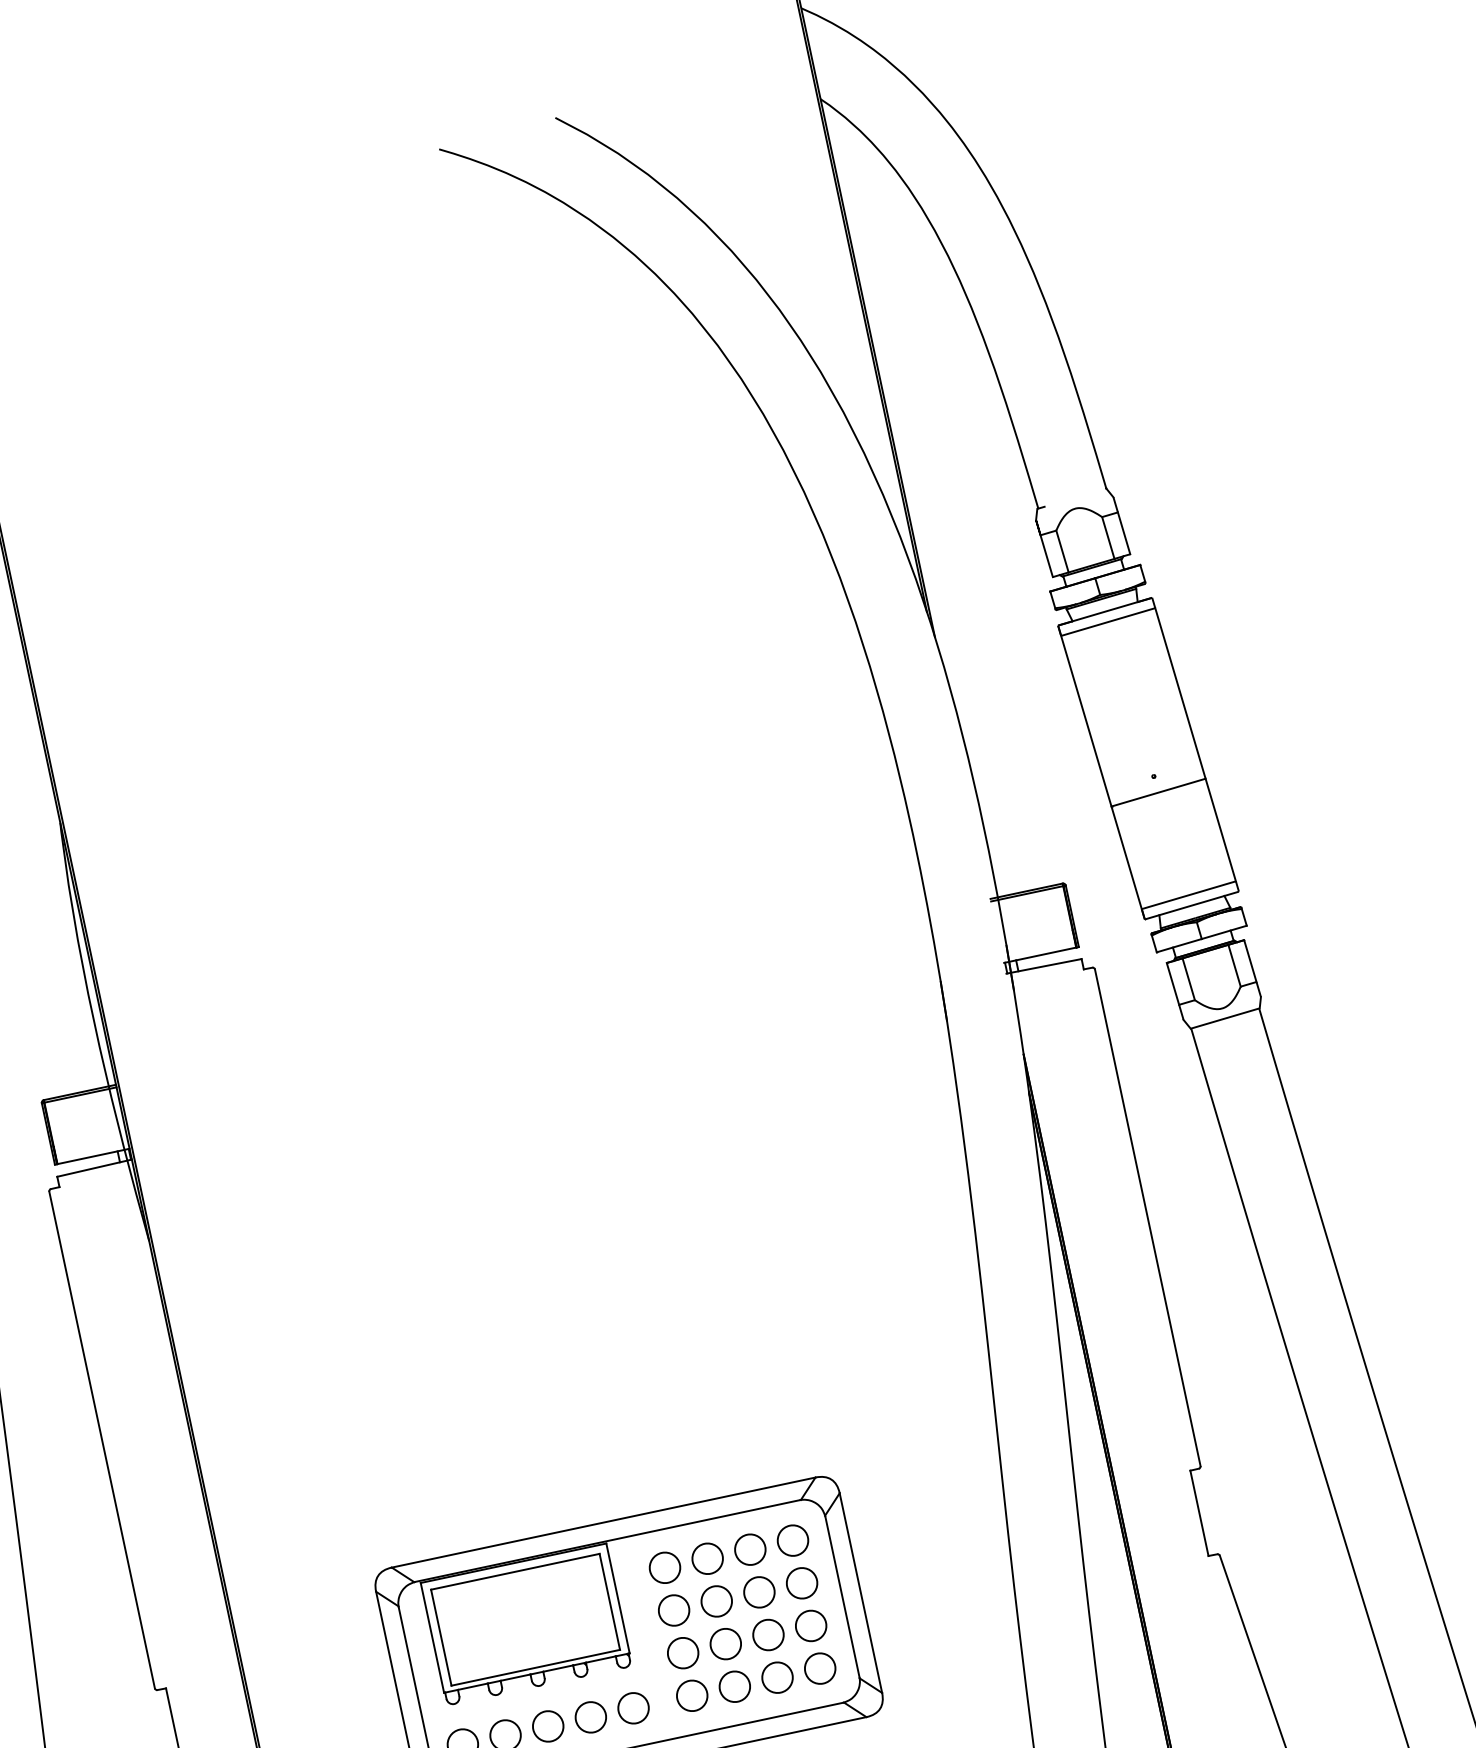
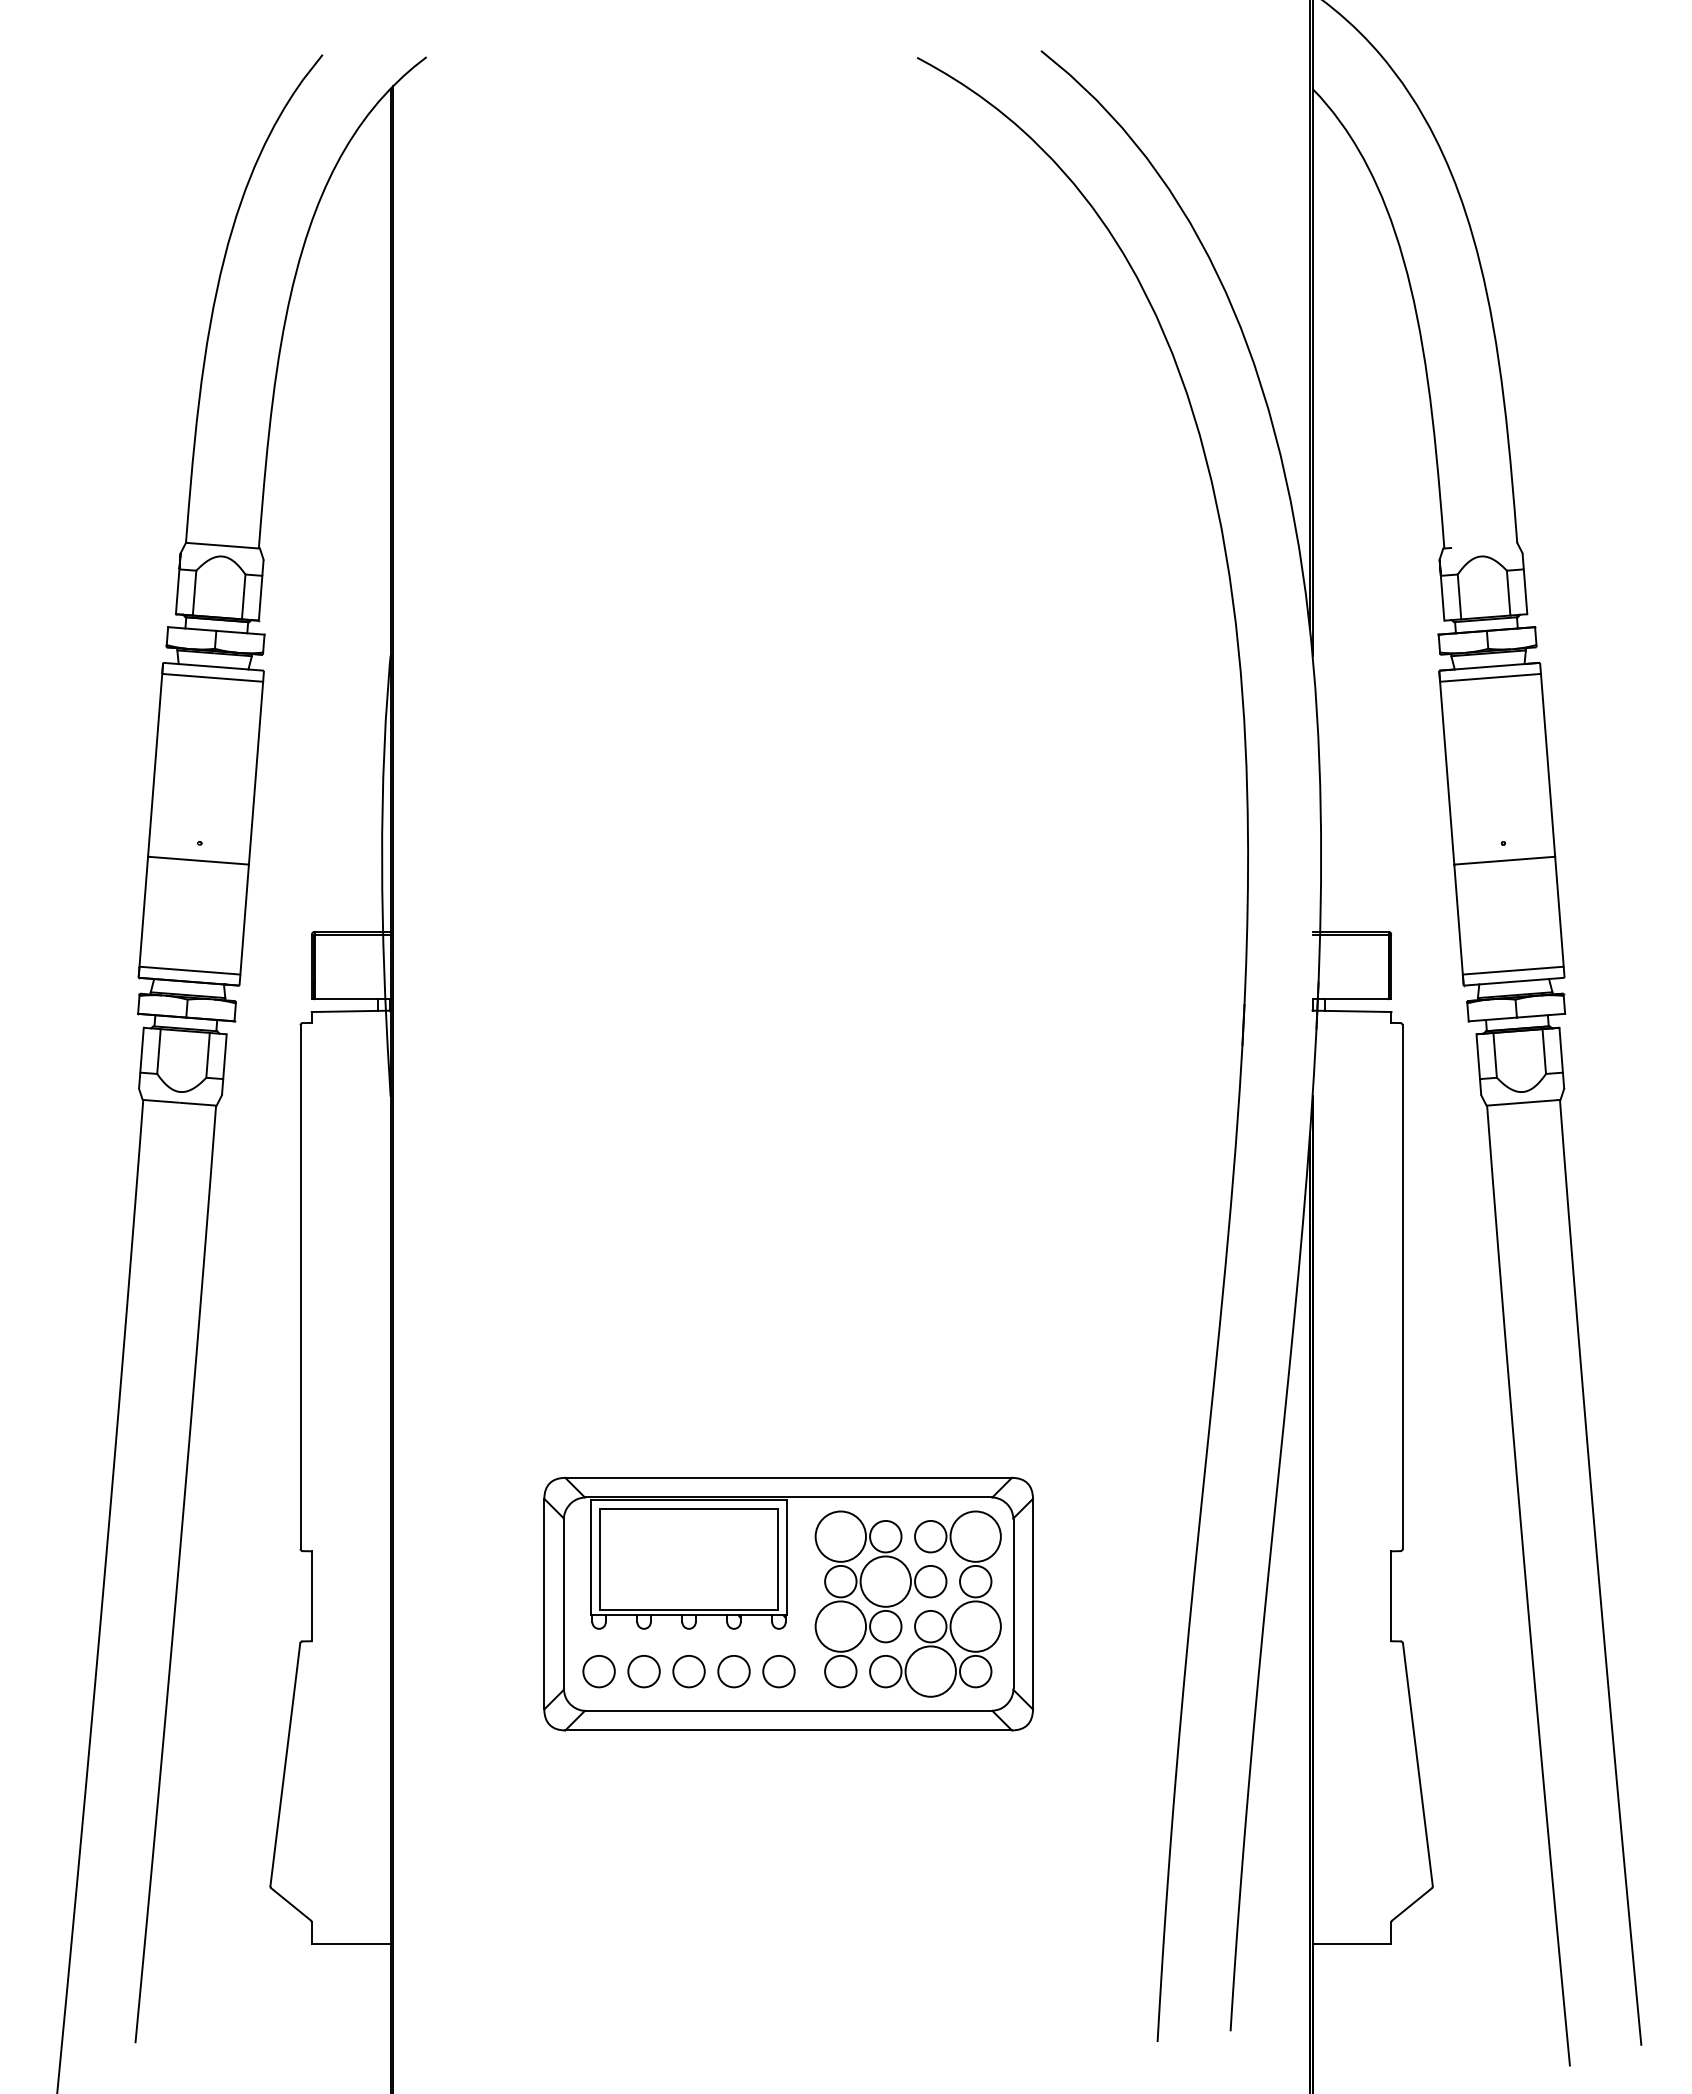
circle: (792, 1540) -> (975, 1536), size x1.6
circle: (664, 1567) -> (840, 1536), size x1.6
circle: (716, 1601) -> (885, 1581), size x1.6
circle: (810, 1625) -> (975, 1626), size x1.6
circle: (682, 1653) -> (840, 1626), size x1.6
circle: (777, 1677) -> (930, 1671), size x1.6

